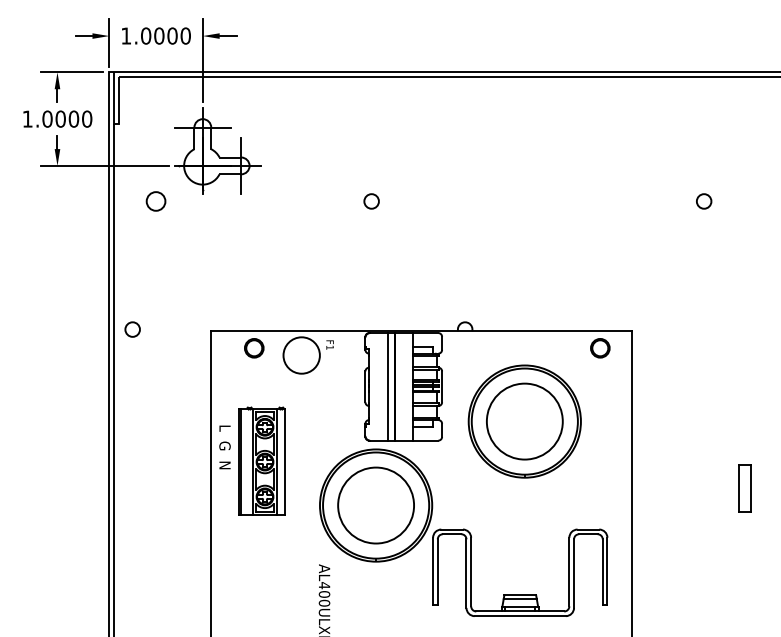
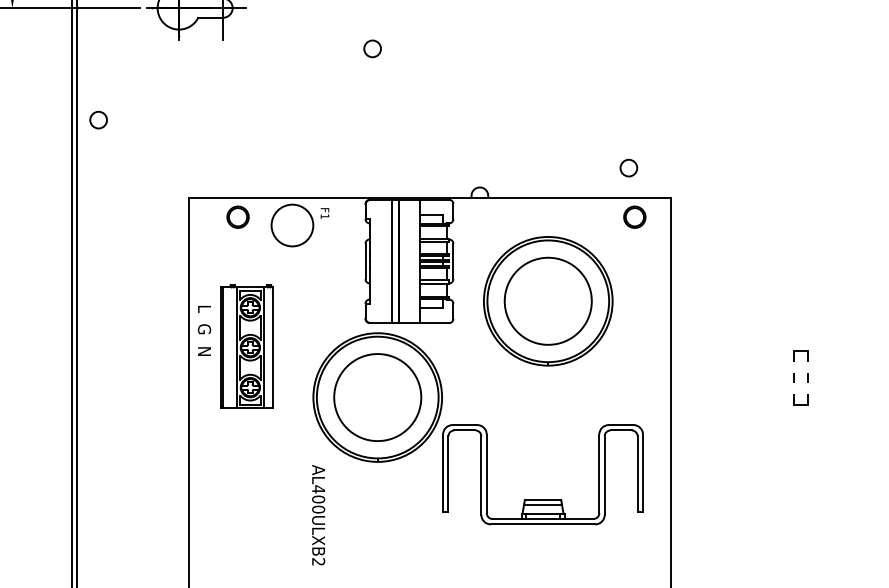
circle: (155, 201) -> (124, 48), removed
circle: (704, 201) -> (629, 168), moved
circle: (132, 329) -> (98, 120), moved
line: (739, 488) -> (794, 378), solid -> dashed
line: (751, 488) -> (808, 378), solid -> dashed

